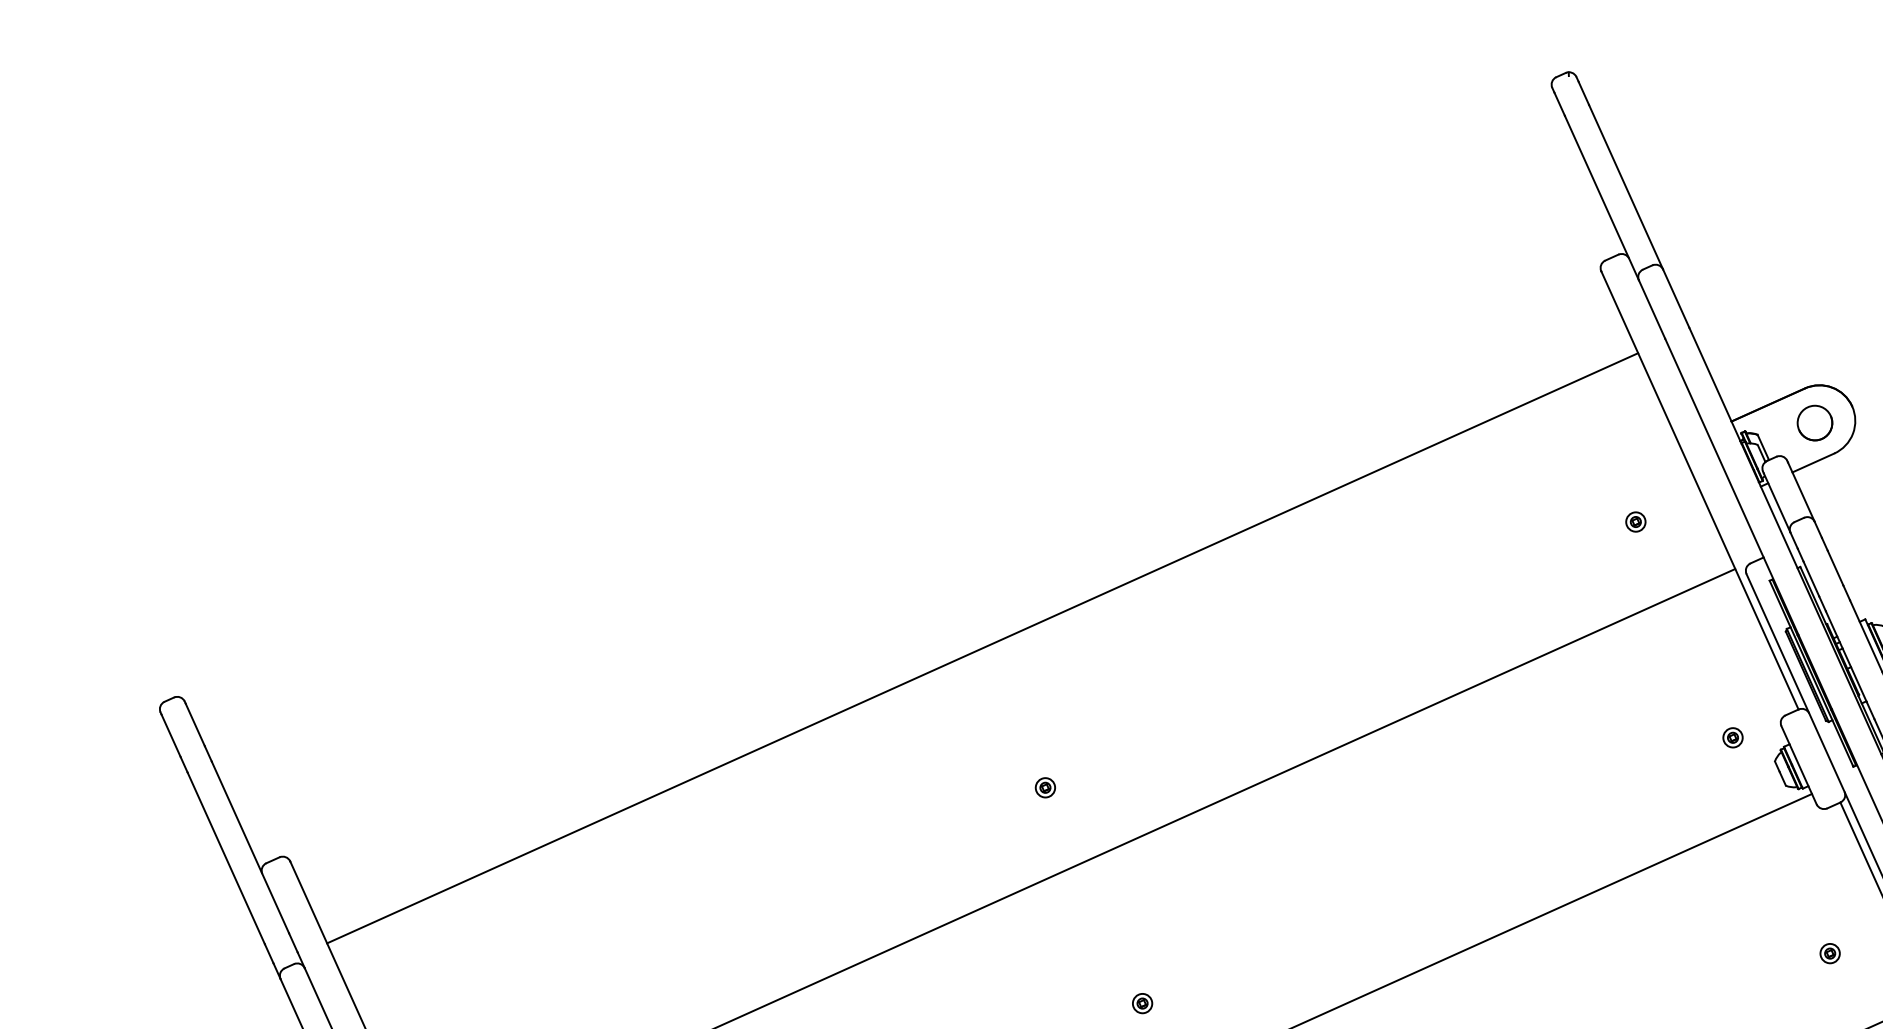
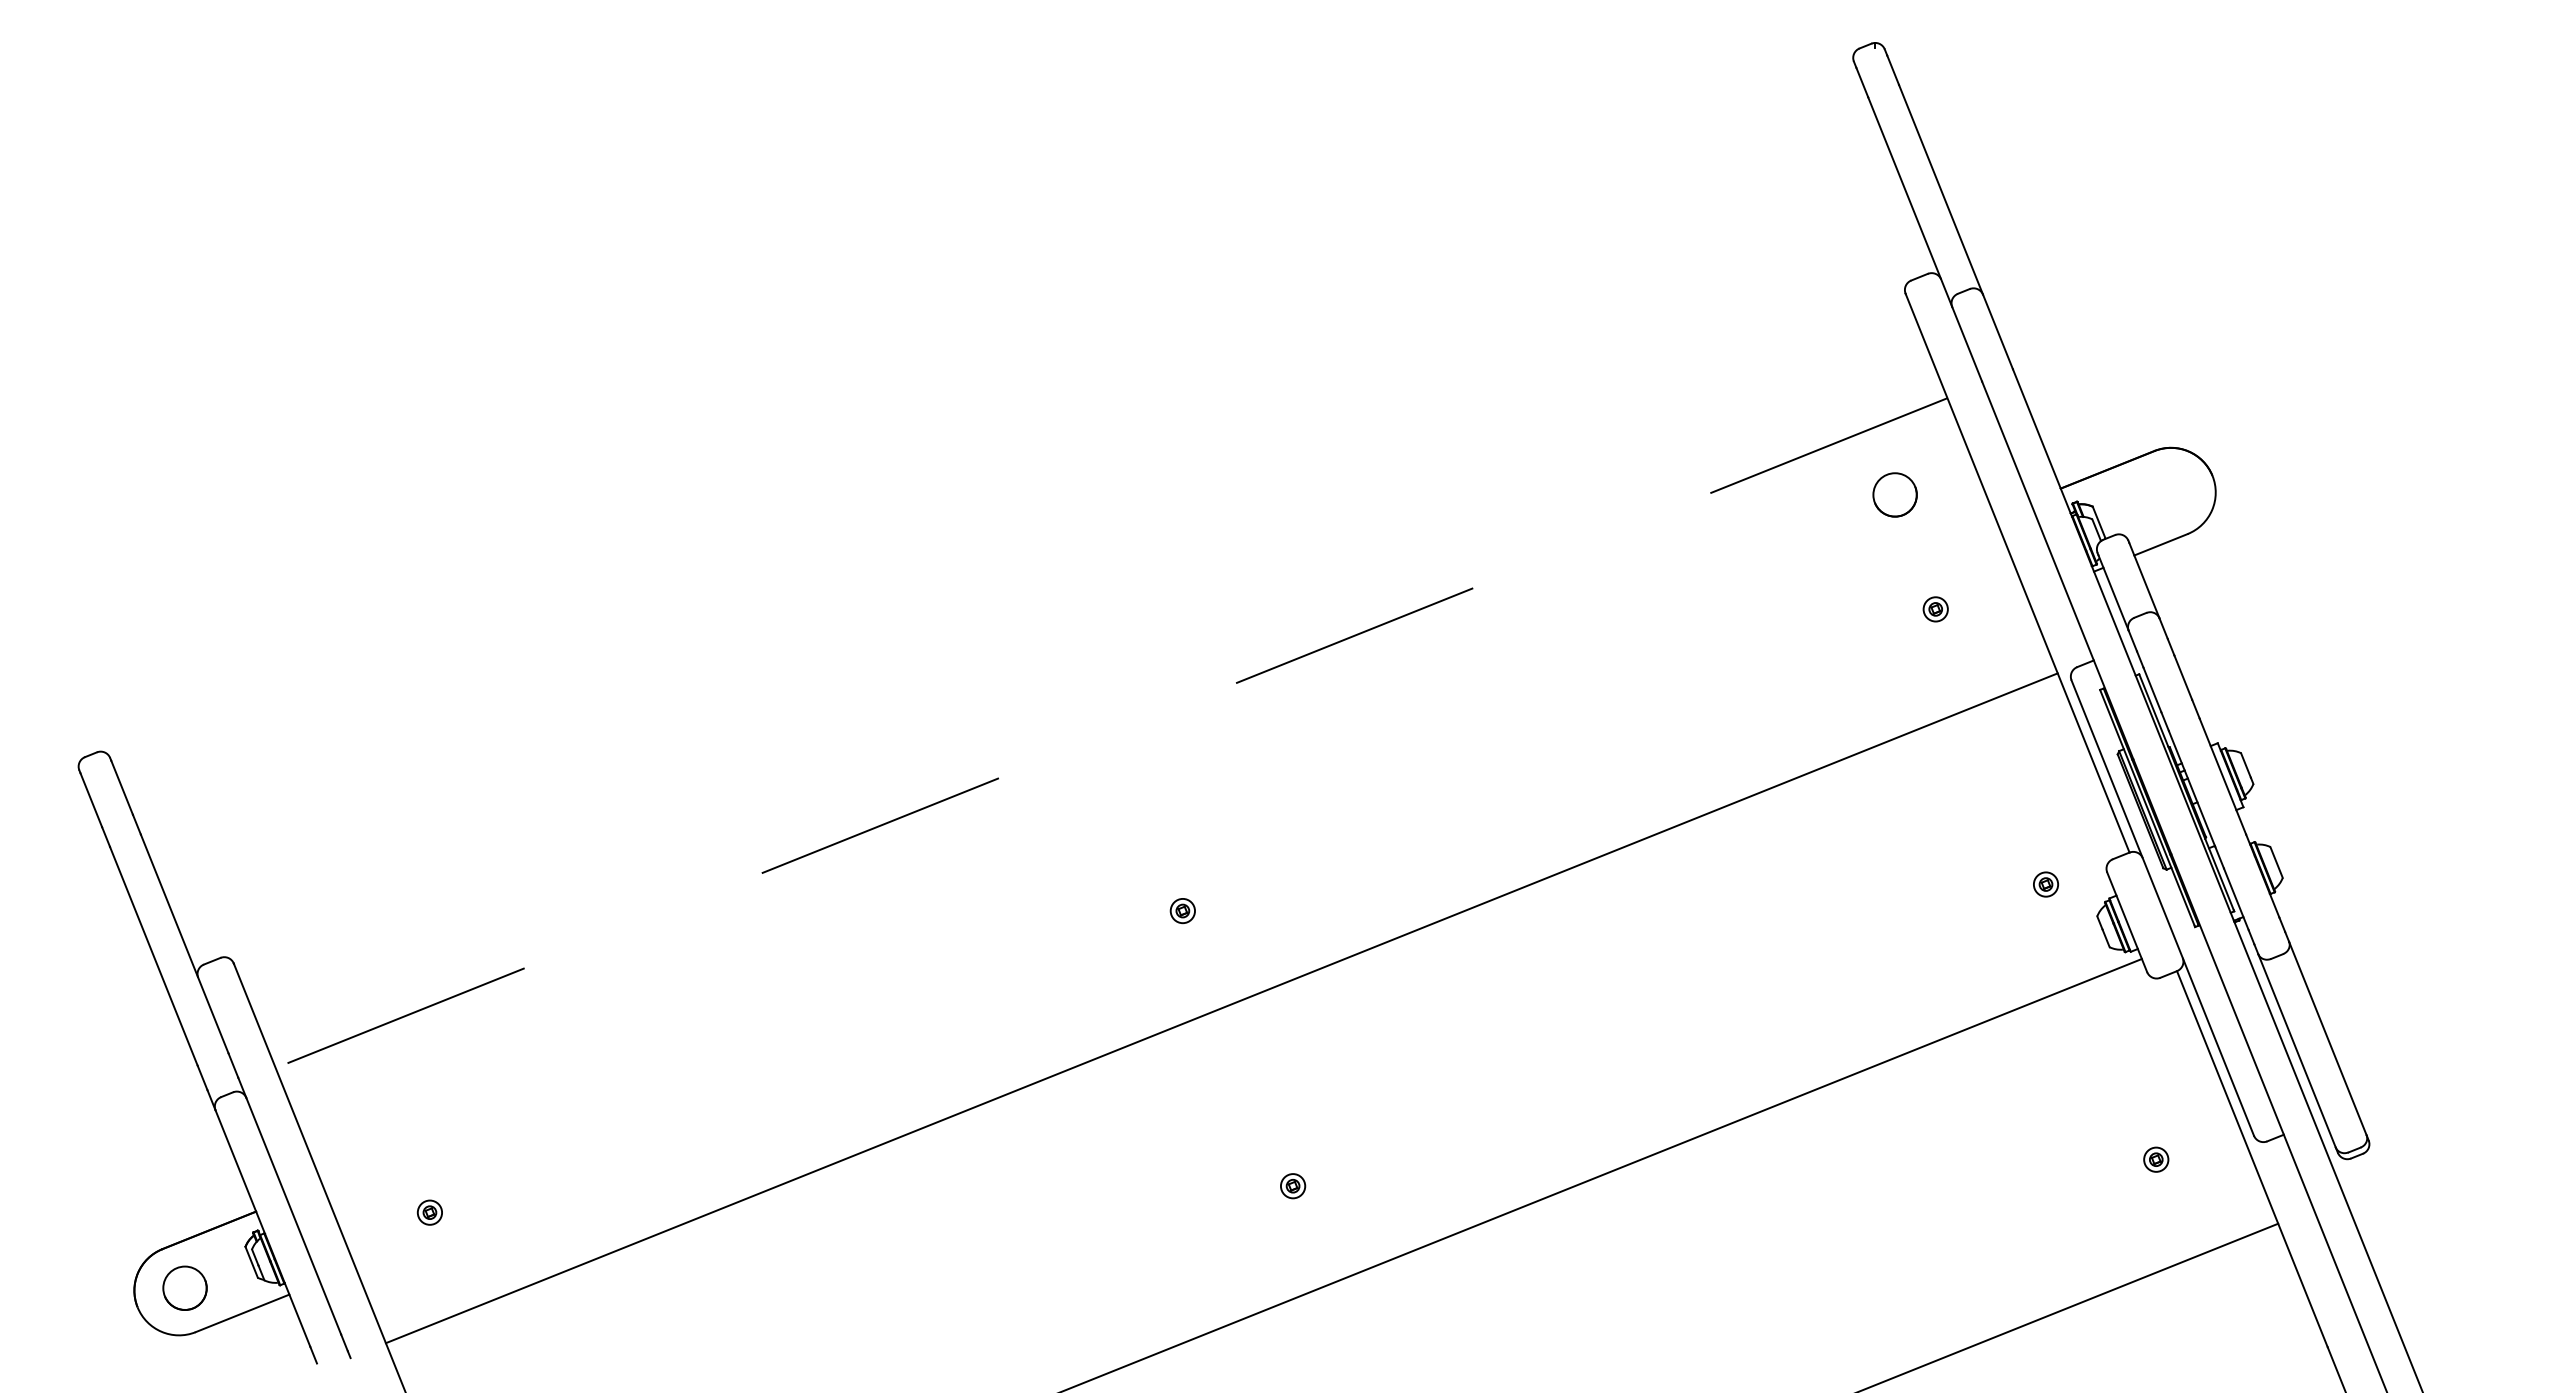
circle: (1814, 422) -> (1894, 494), moved
line: (982, 648) -> (1111, 733), solid -> dashed

